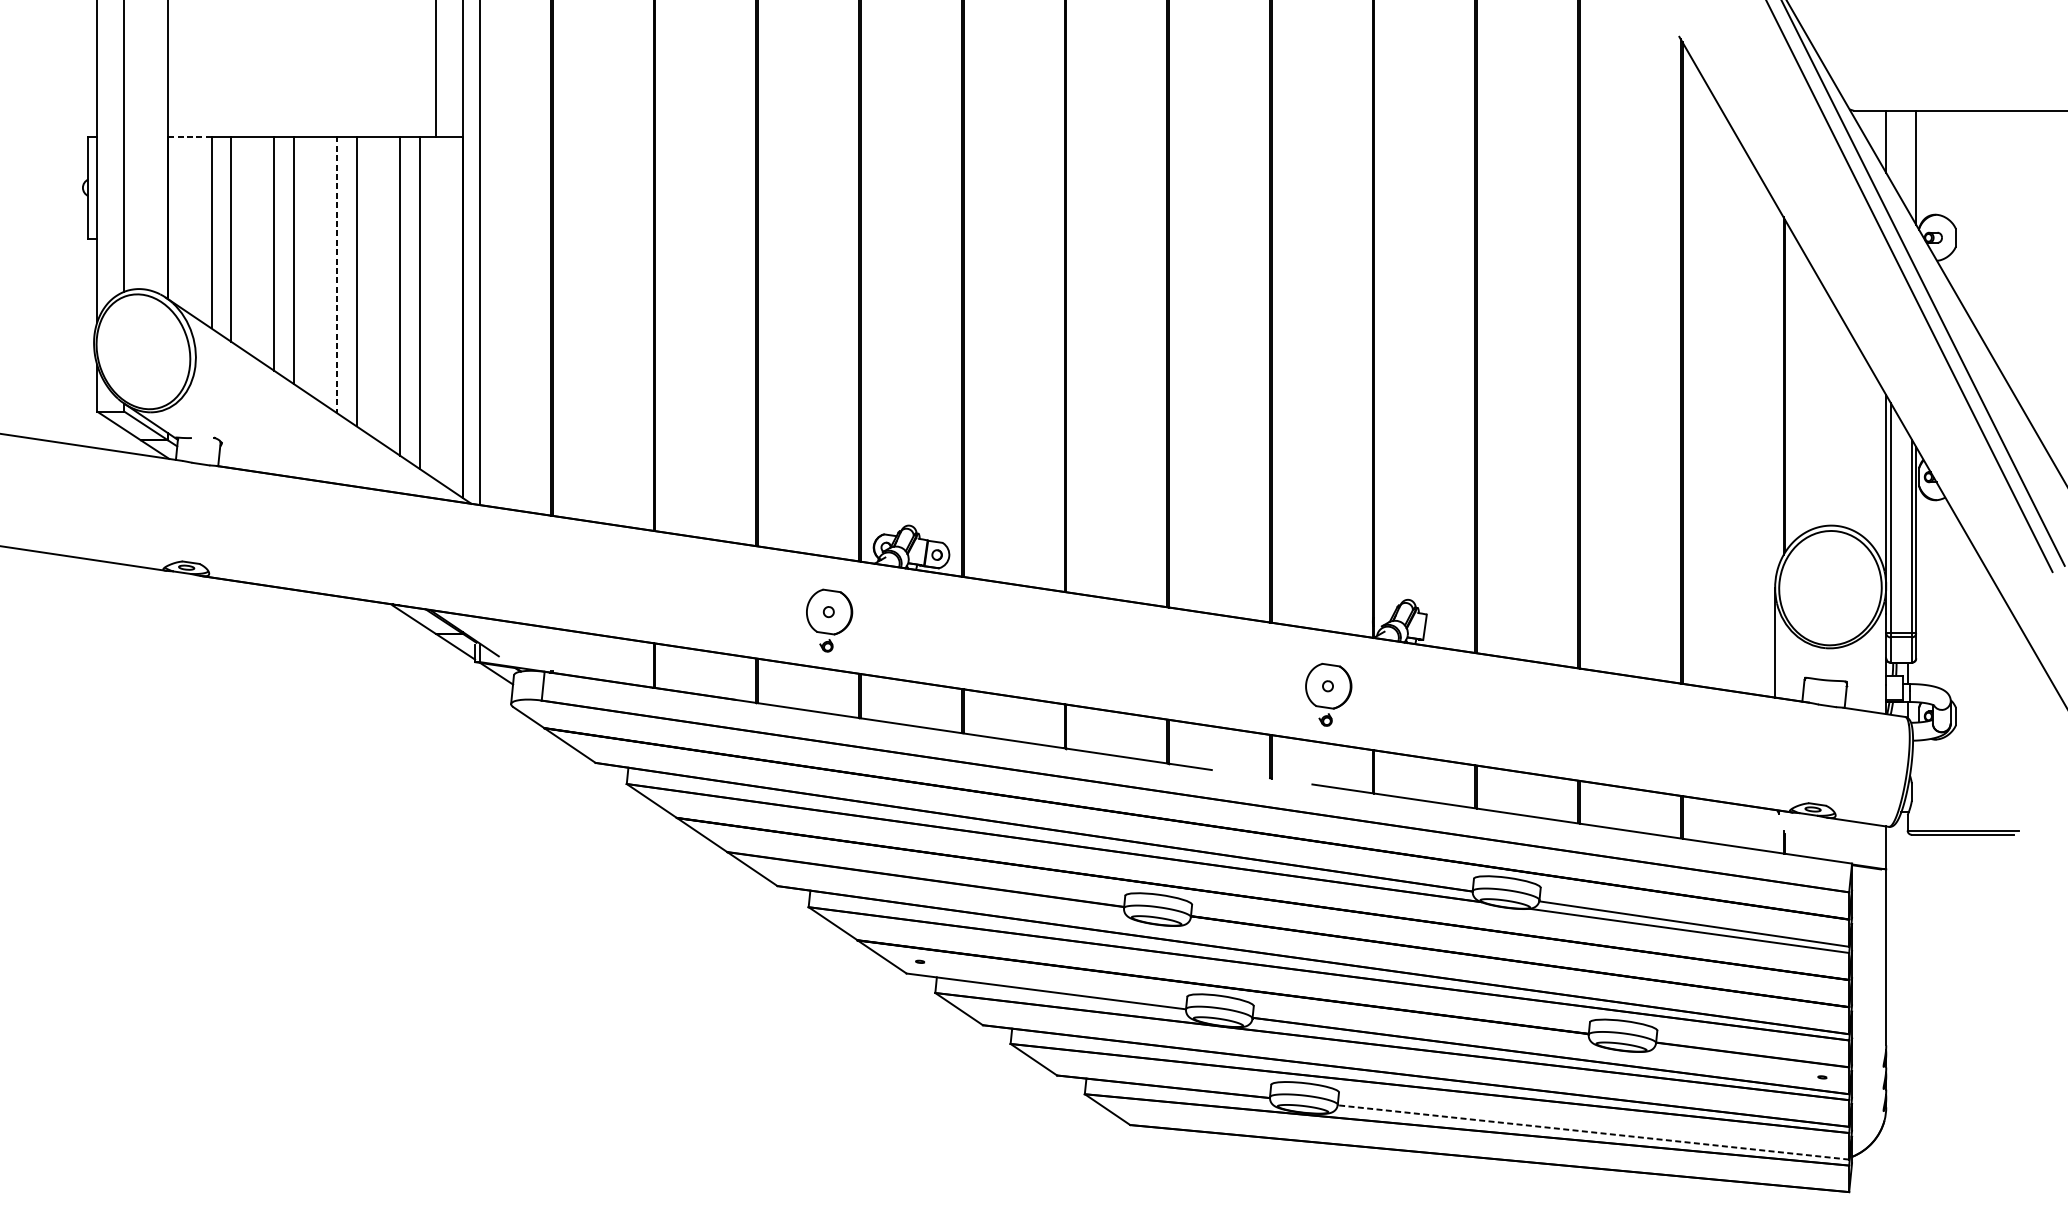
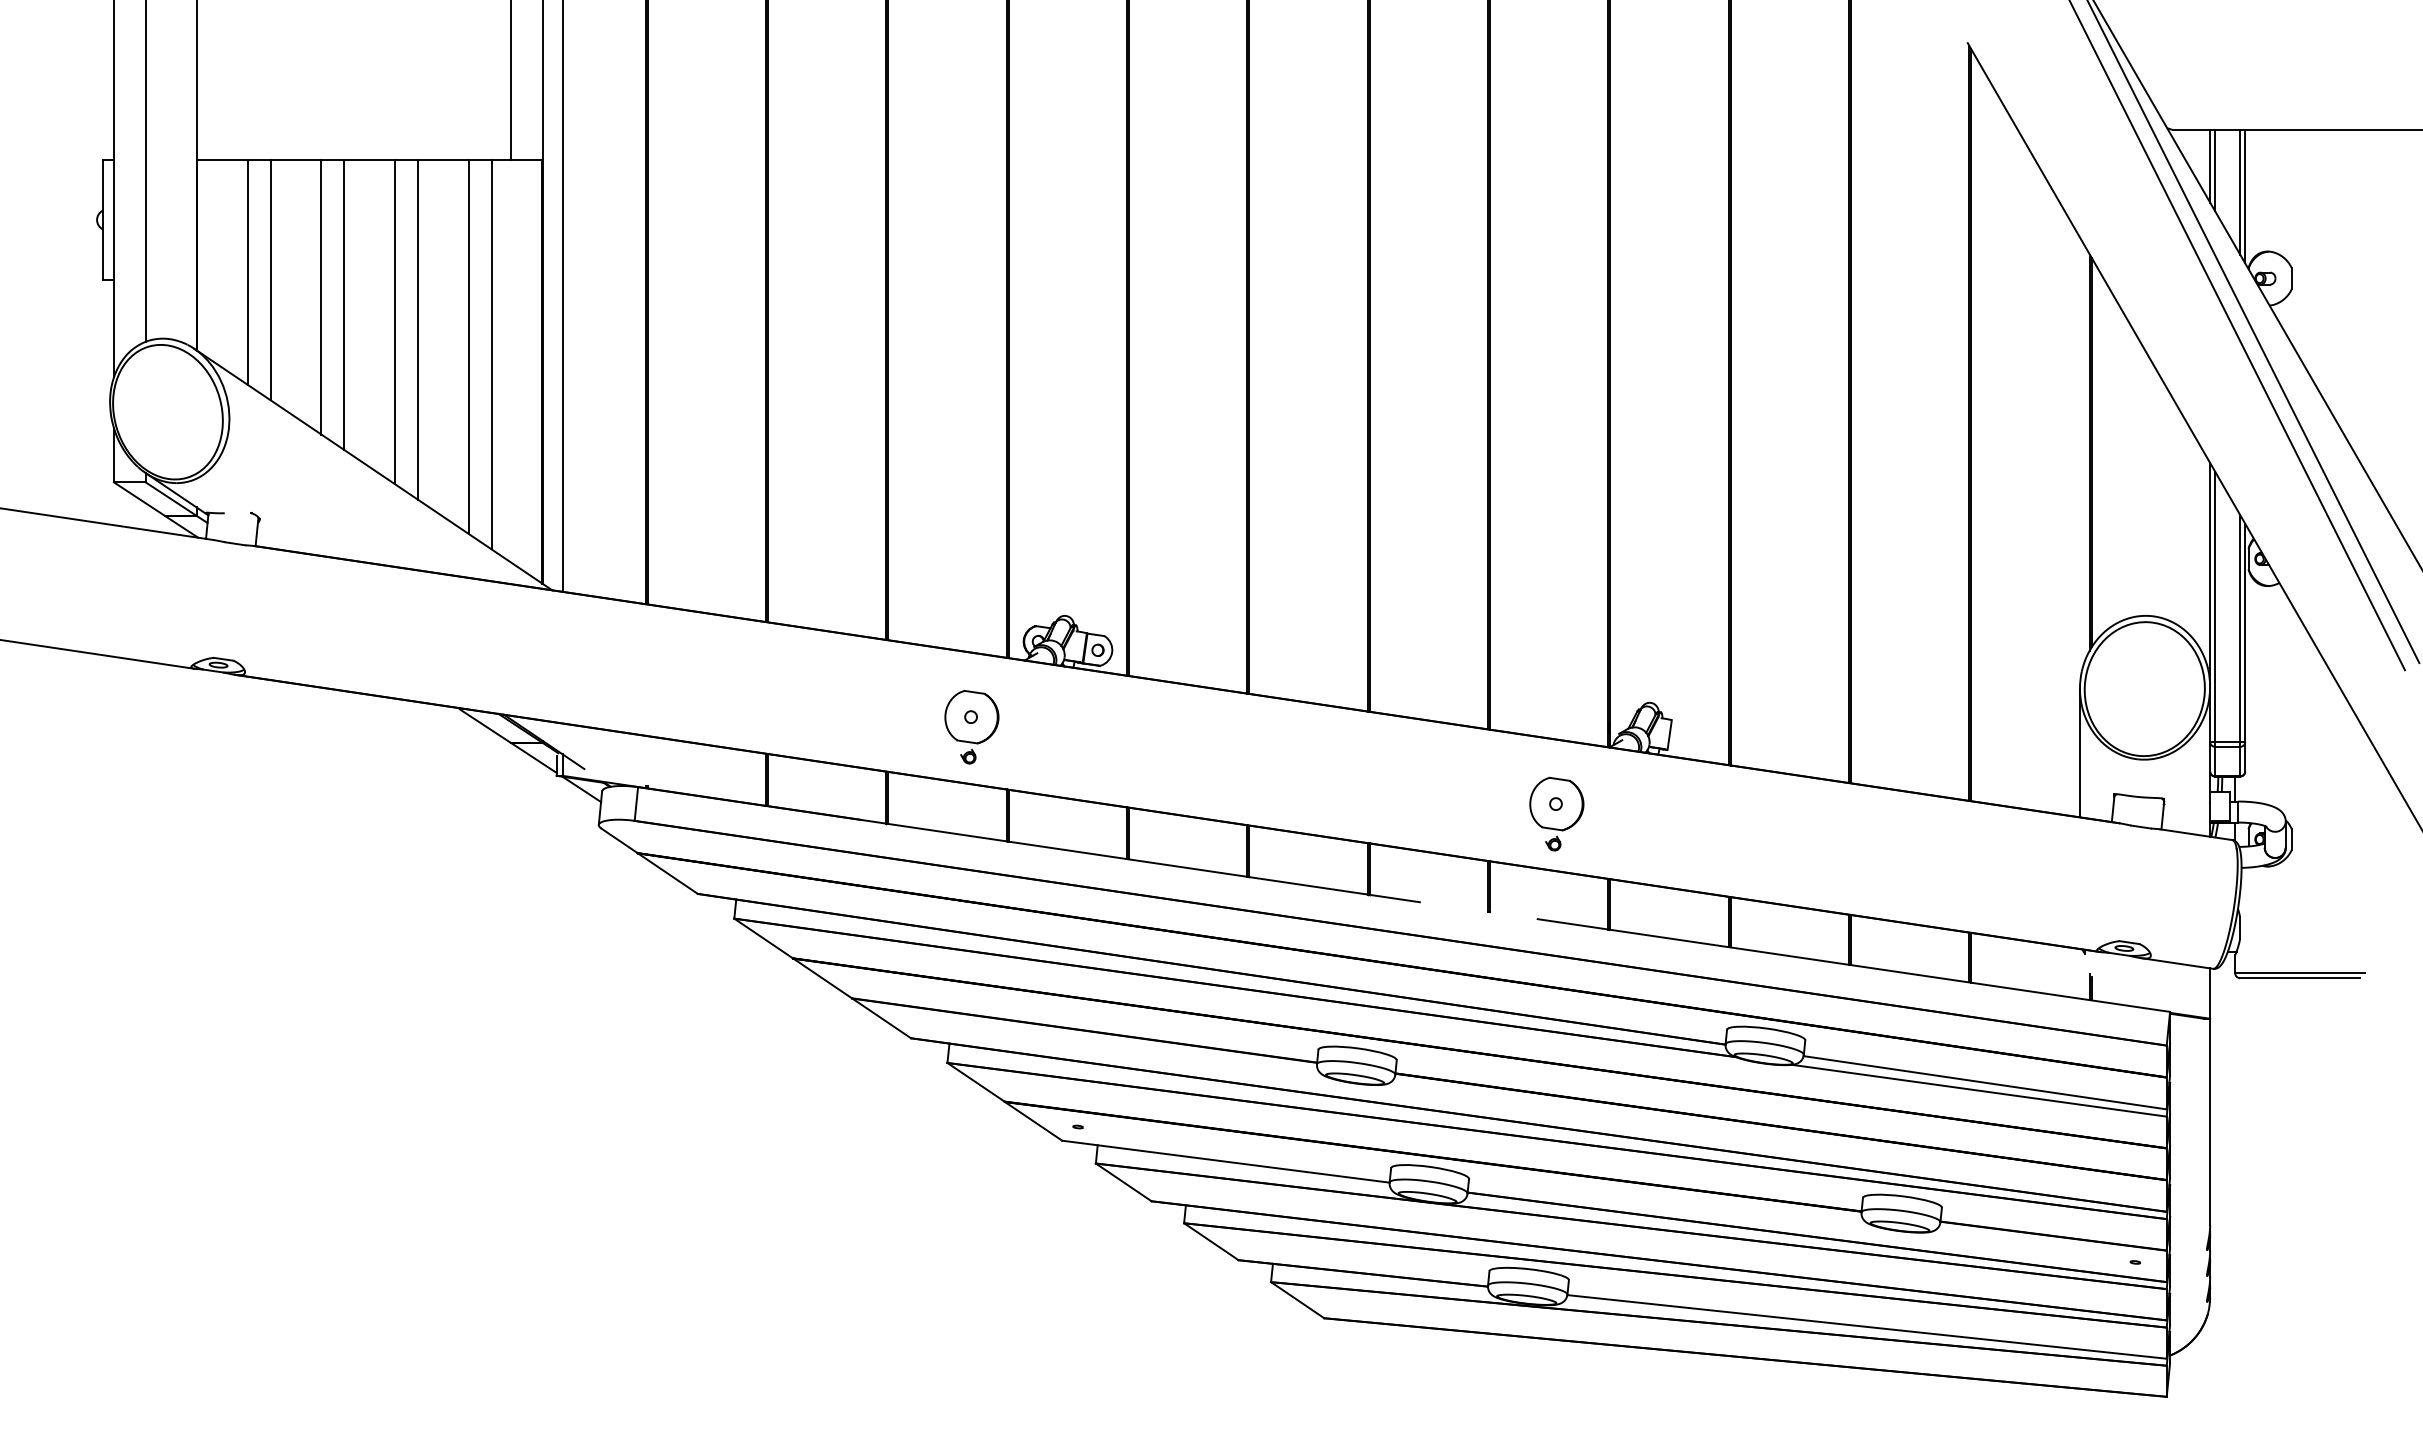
line: (189, 136) -> (222, 159), dashed -> solid
line: (1890, 145) -> (2215, 170), added
line: (1912, 163) -> (2240, 191), added
line: (337, 275) -> (395, 322), dashed -> solid
line: (1592, 1132) -> (1866, 1326), dashed -> solid

